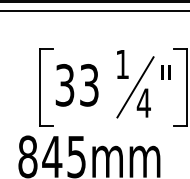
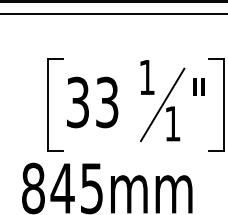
text: (143, 102) -> (172, 123), 4 -> 1

